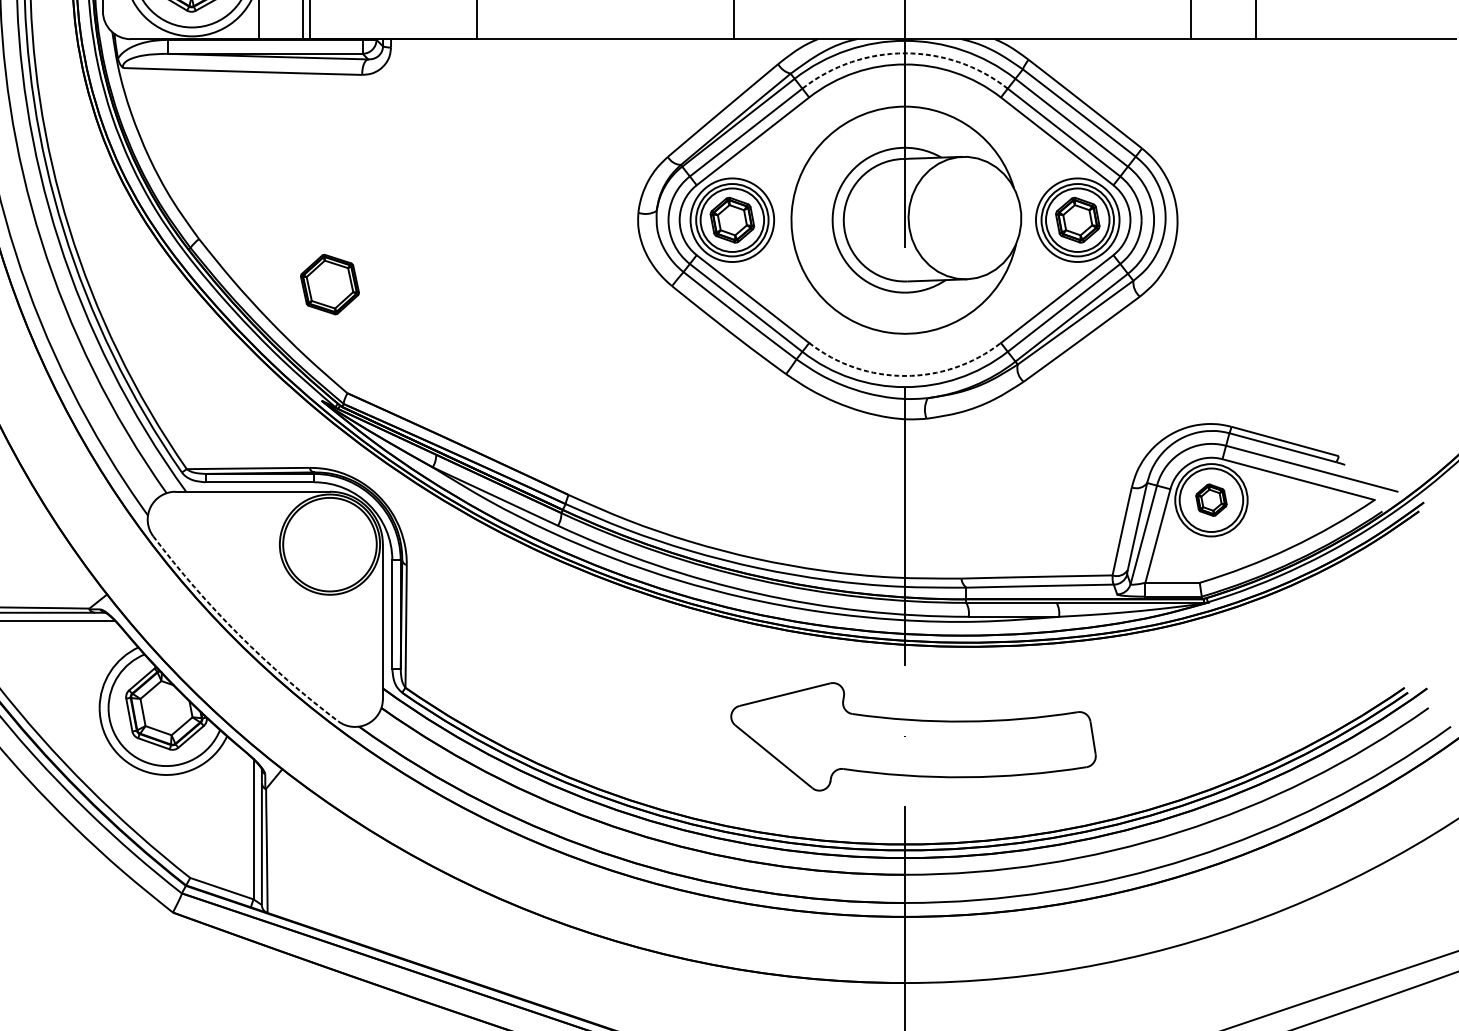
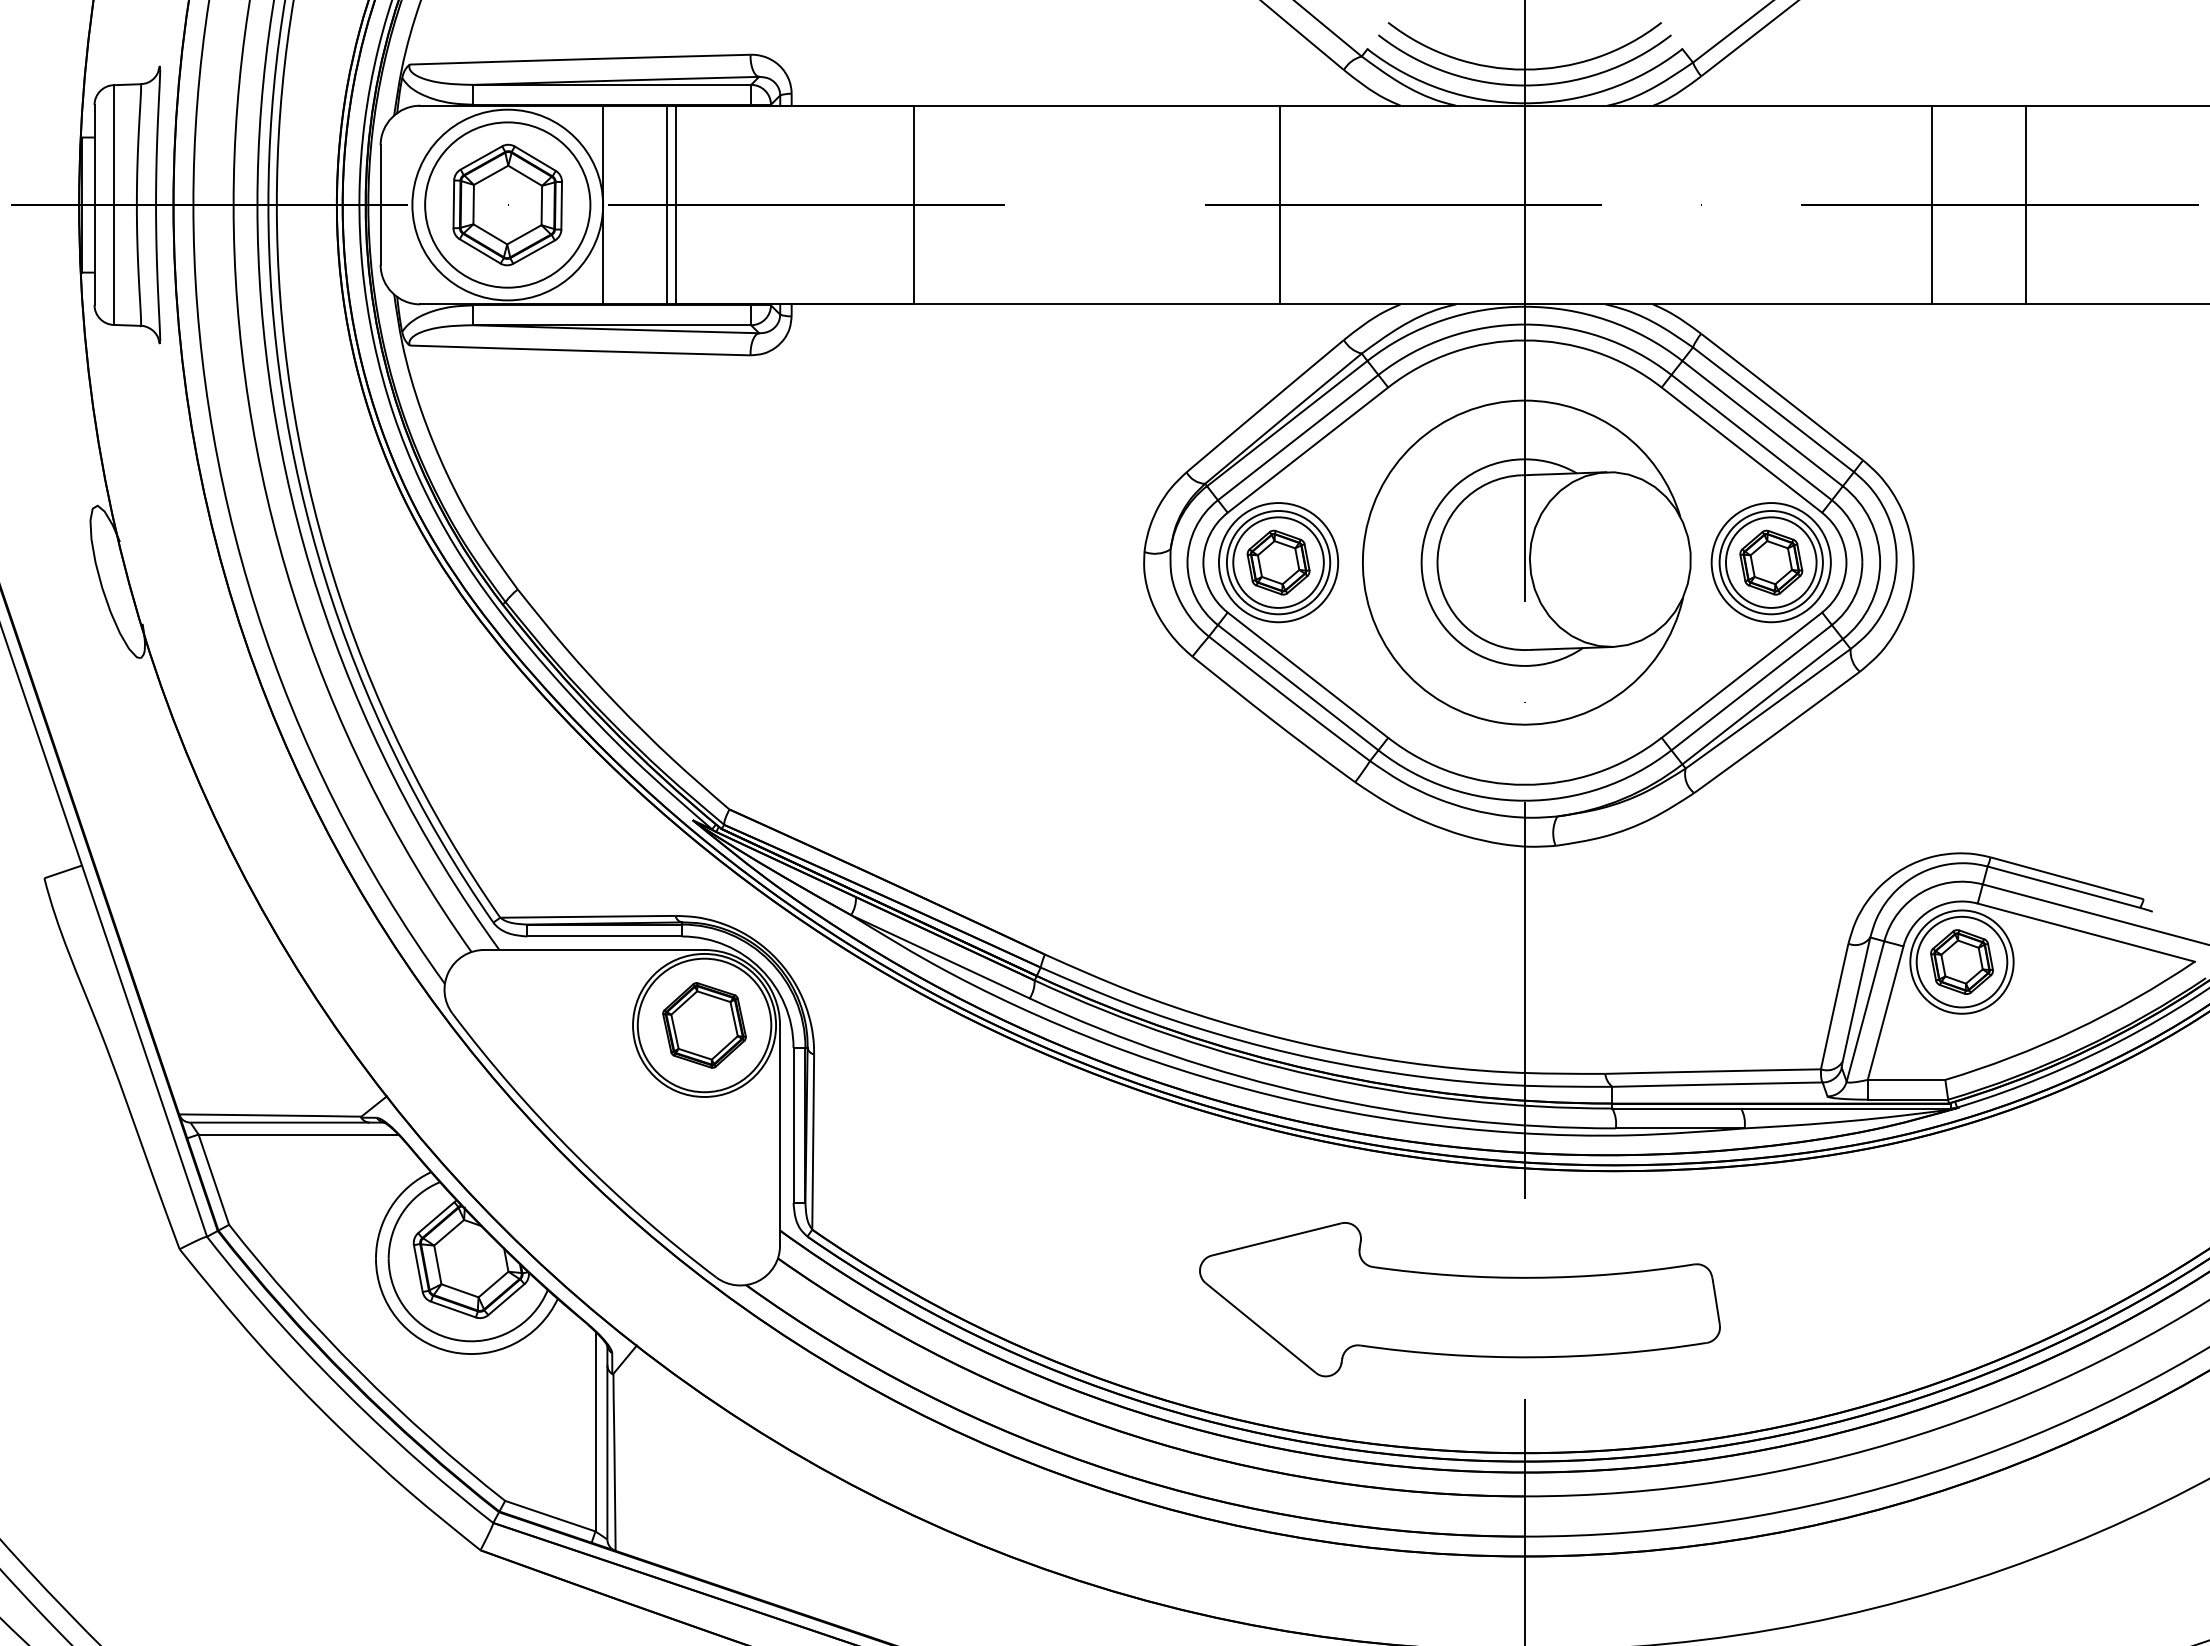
arc: (904, 53) -> (1524, 324), dashed -> solid
part: (329, 284) -> (704, 1025), moved
arc: (904, 375) -> (1524, 784), dashed -> solid
part: (1211, 499) -> (1961, 961), size x1.43
arc: (239, 635) -> (575, 1154), dashed -> solid
part: (913, 736) -> (1459, 1299), moved

